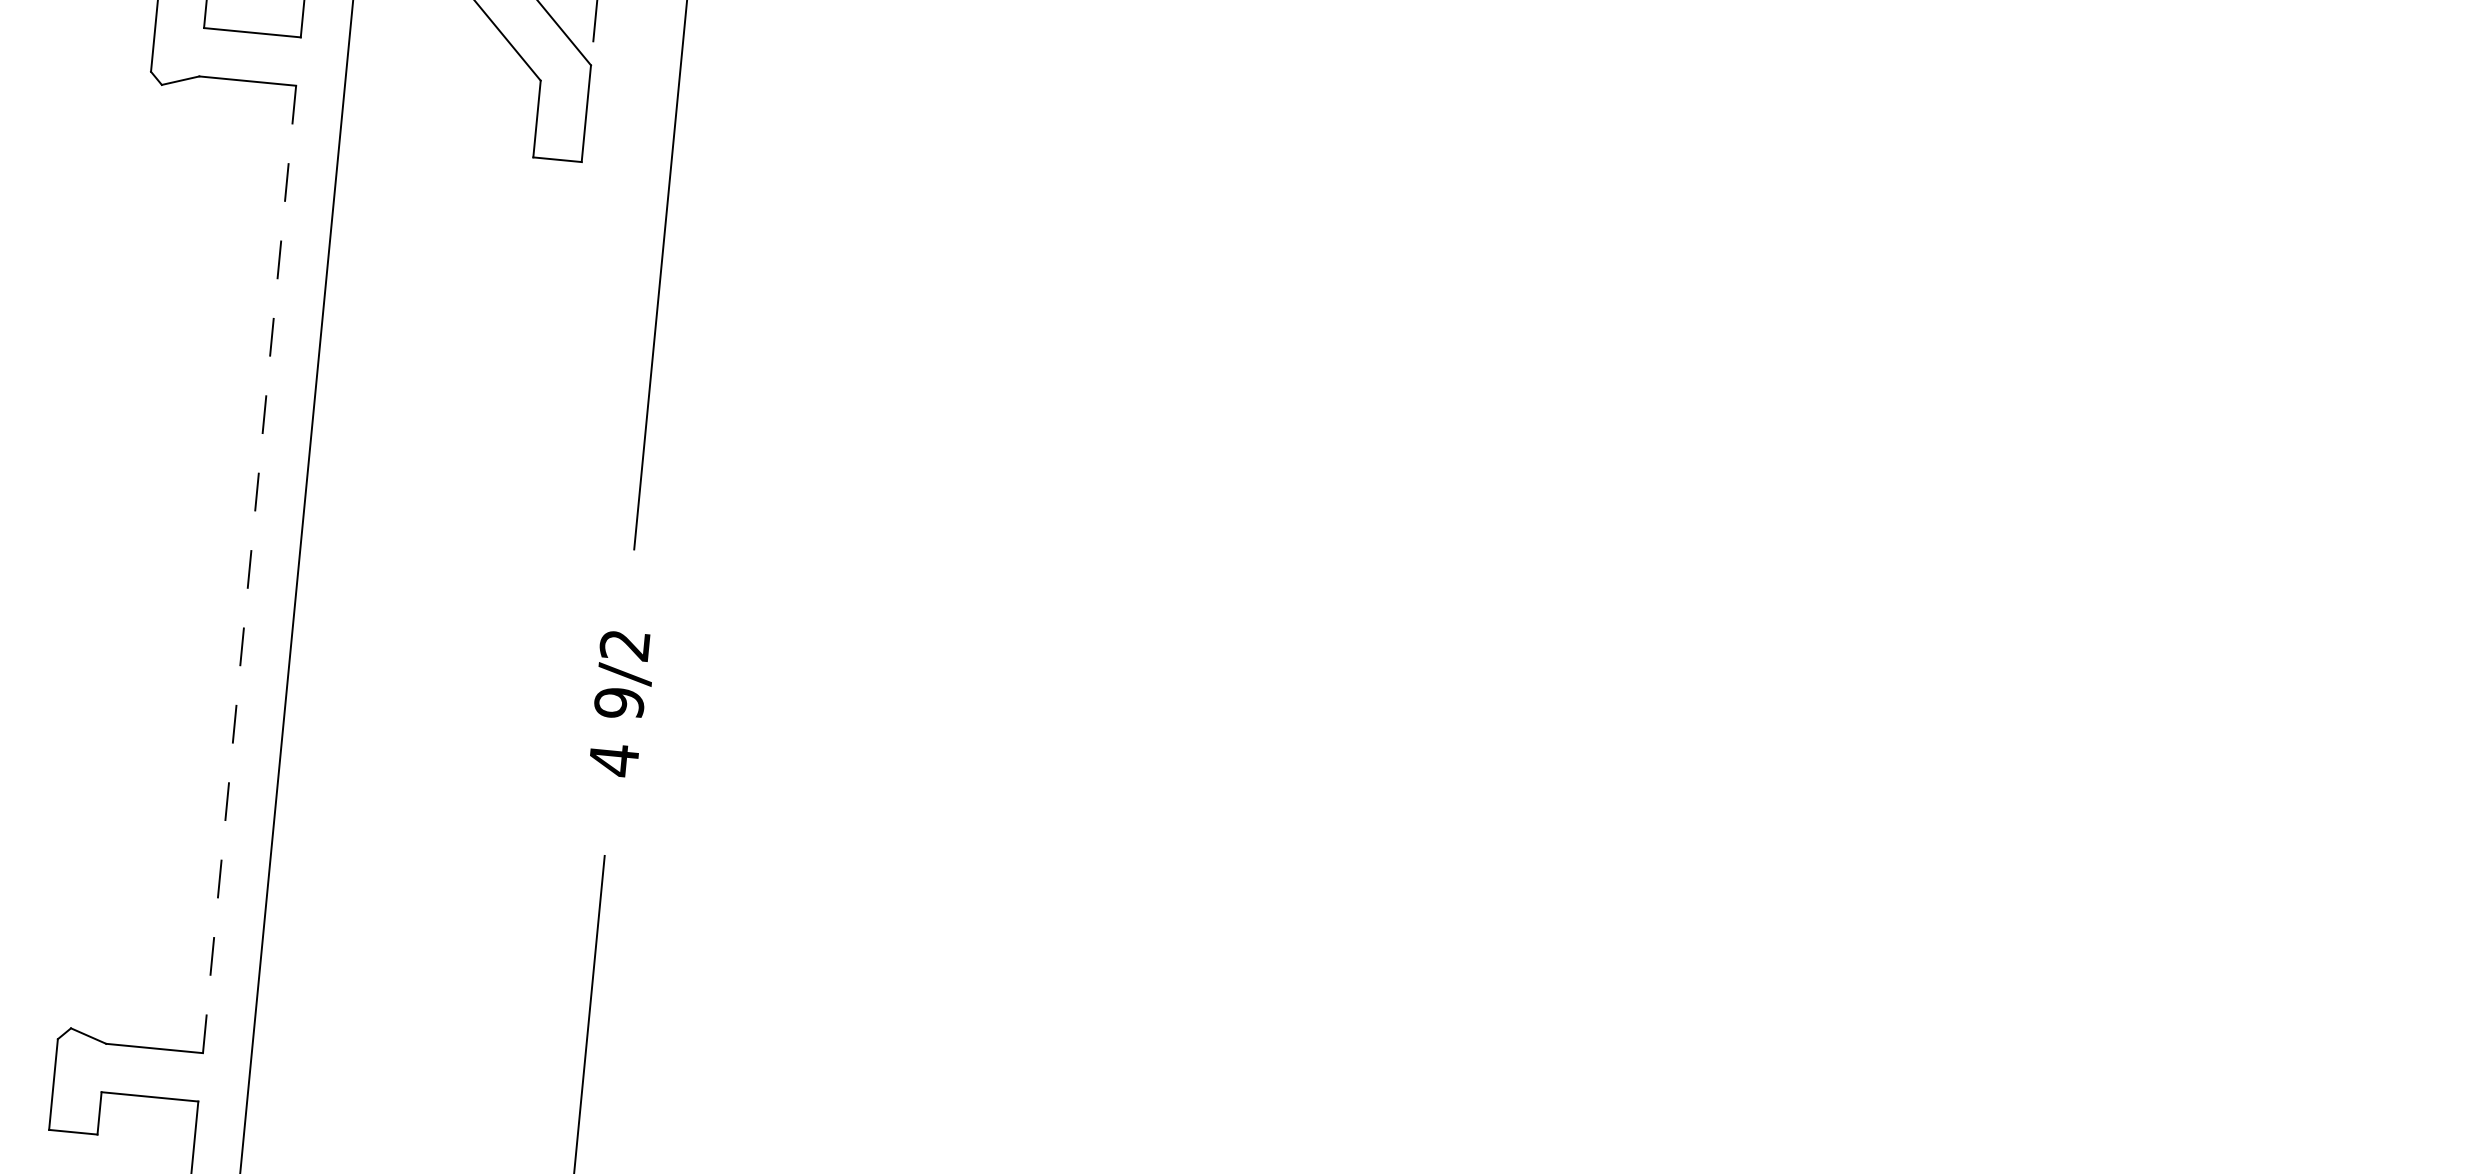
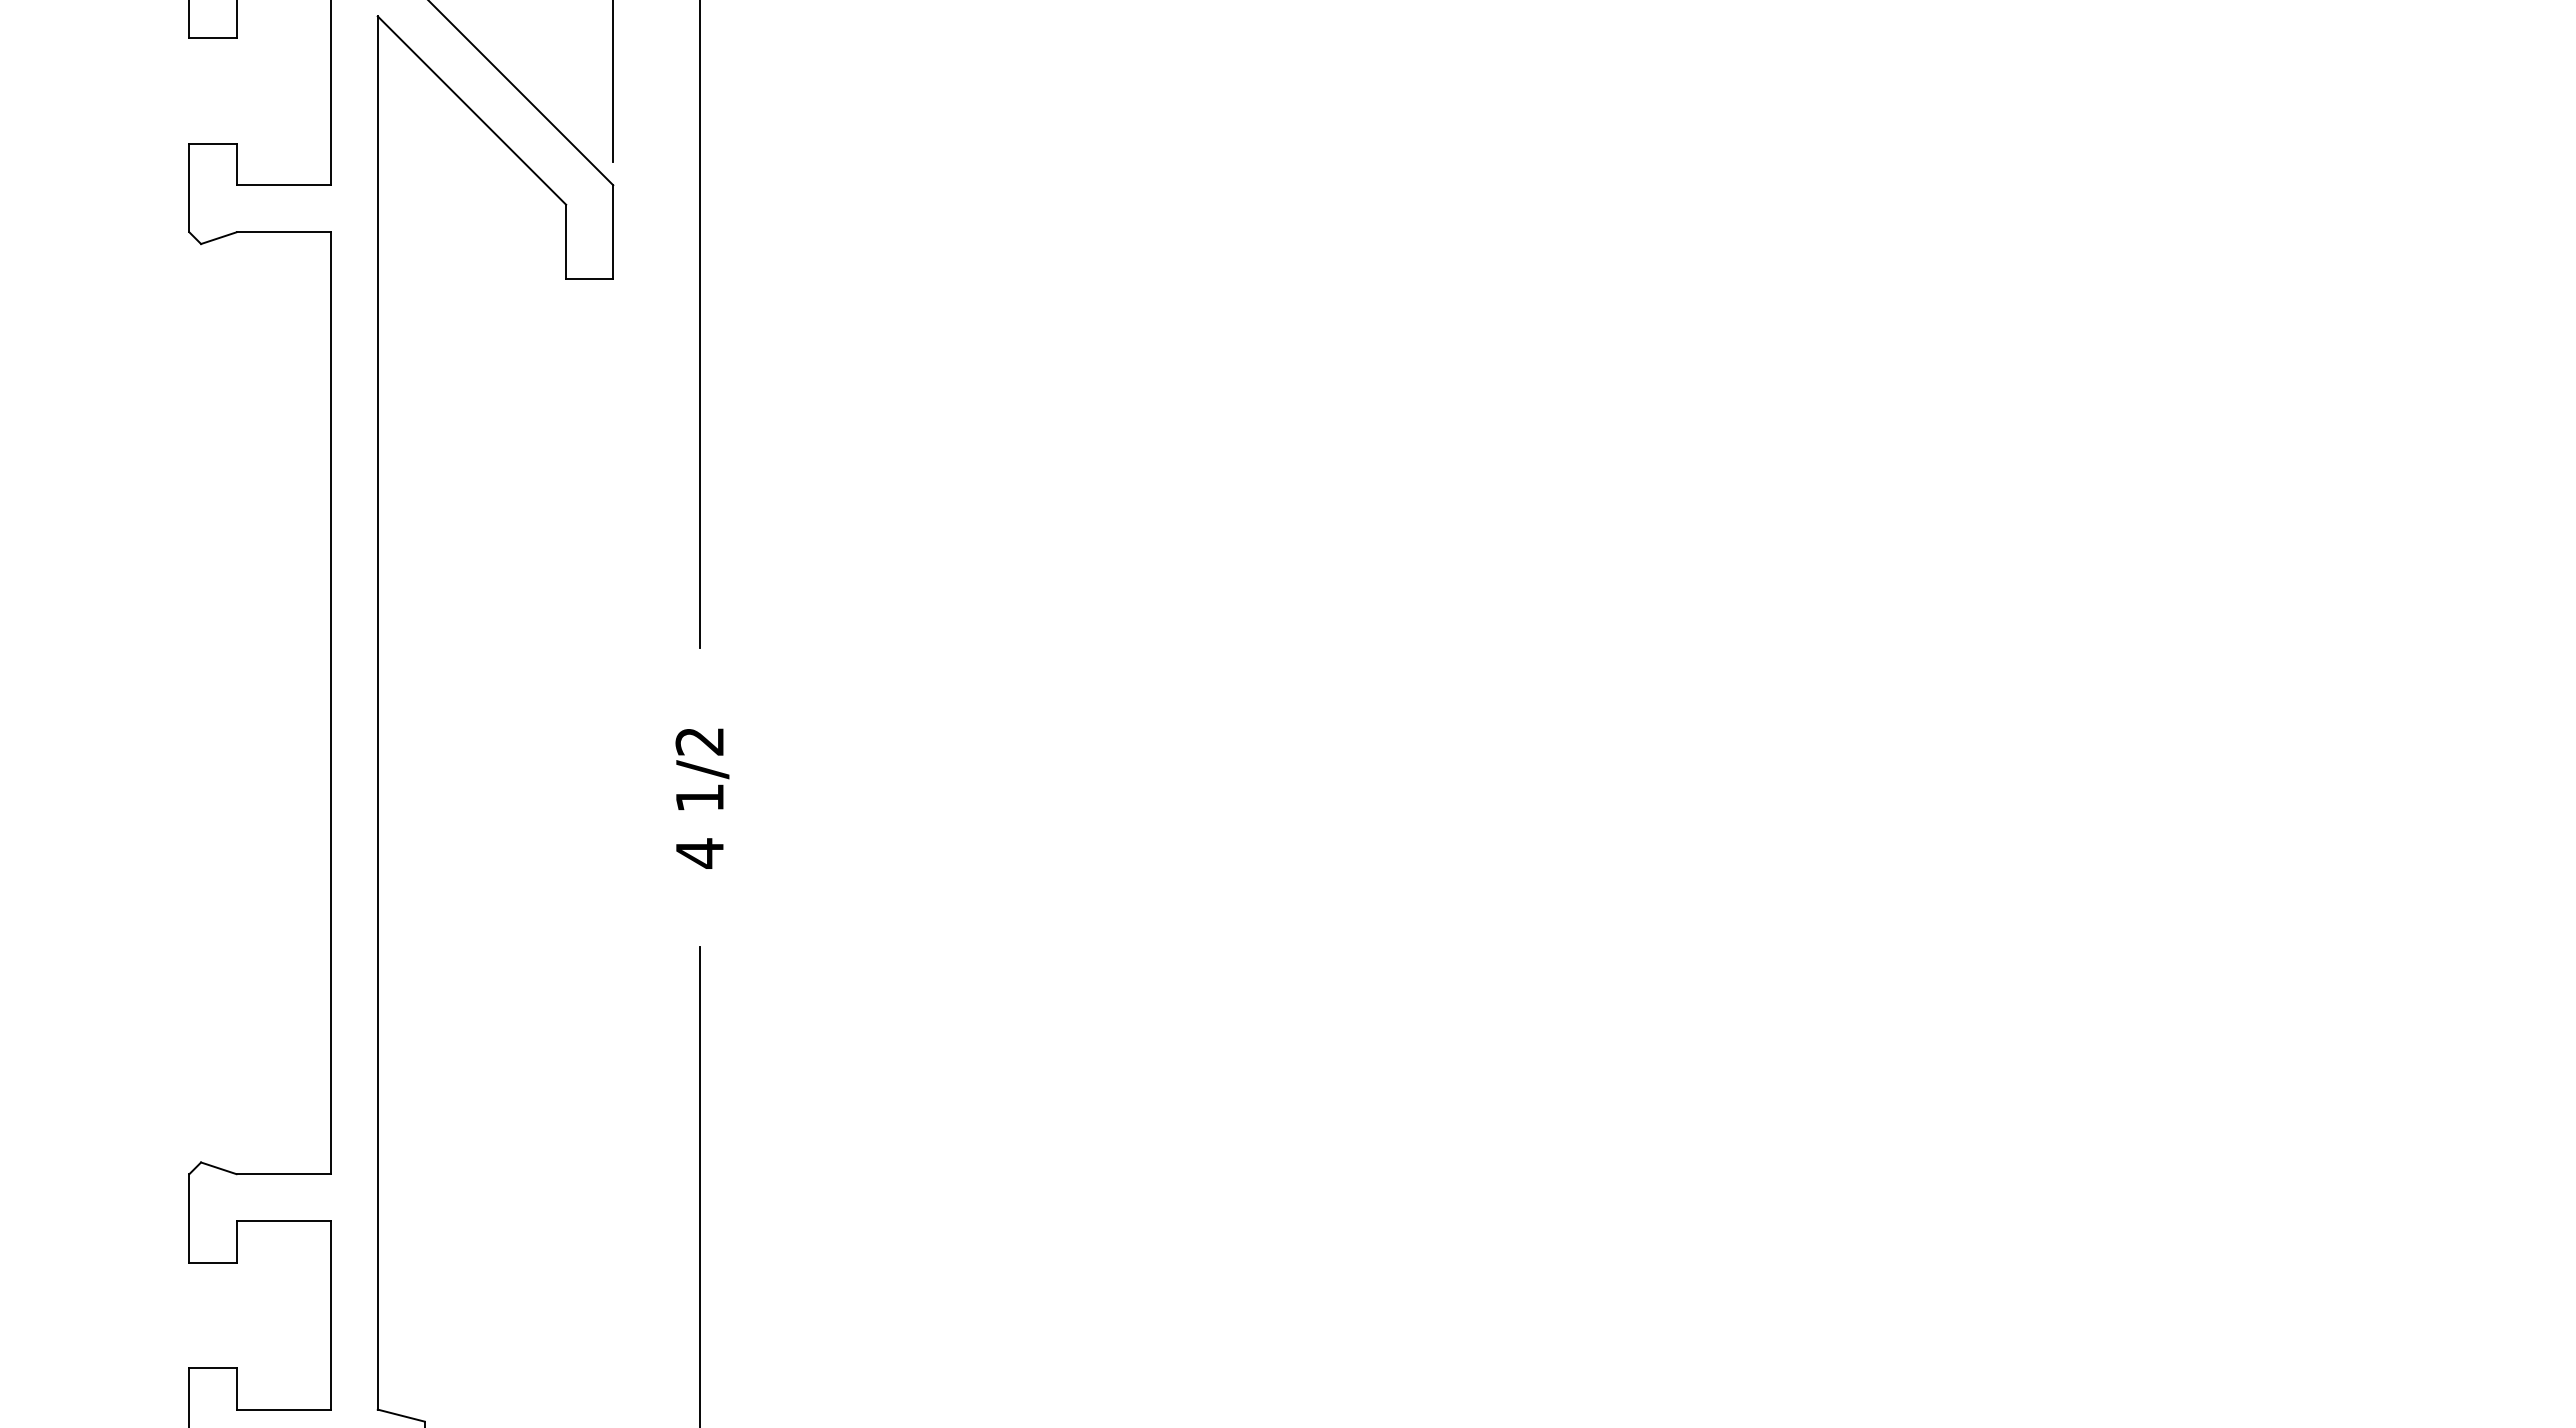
line: (249, 569) -> (330, 703), dashed -> solid
text: (619, 702) -> (699, 797), 9/2 -> 1/2

